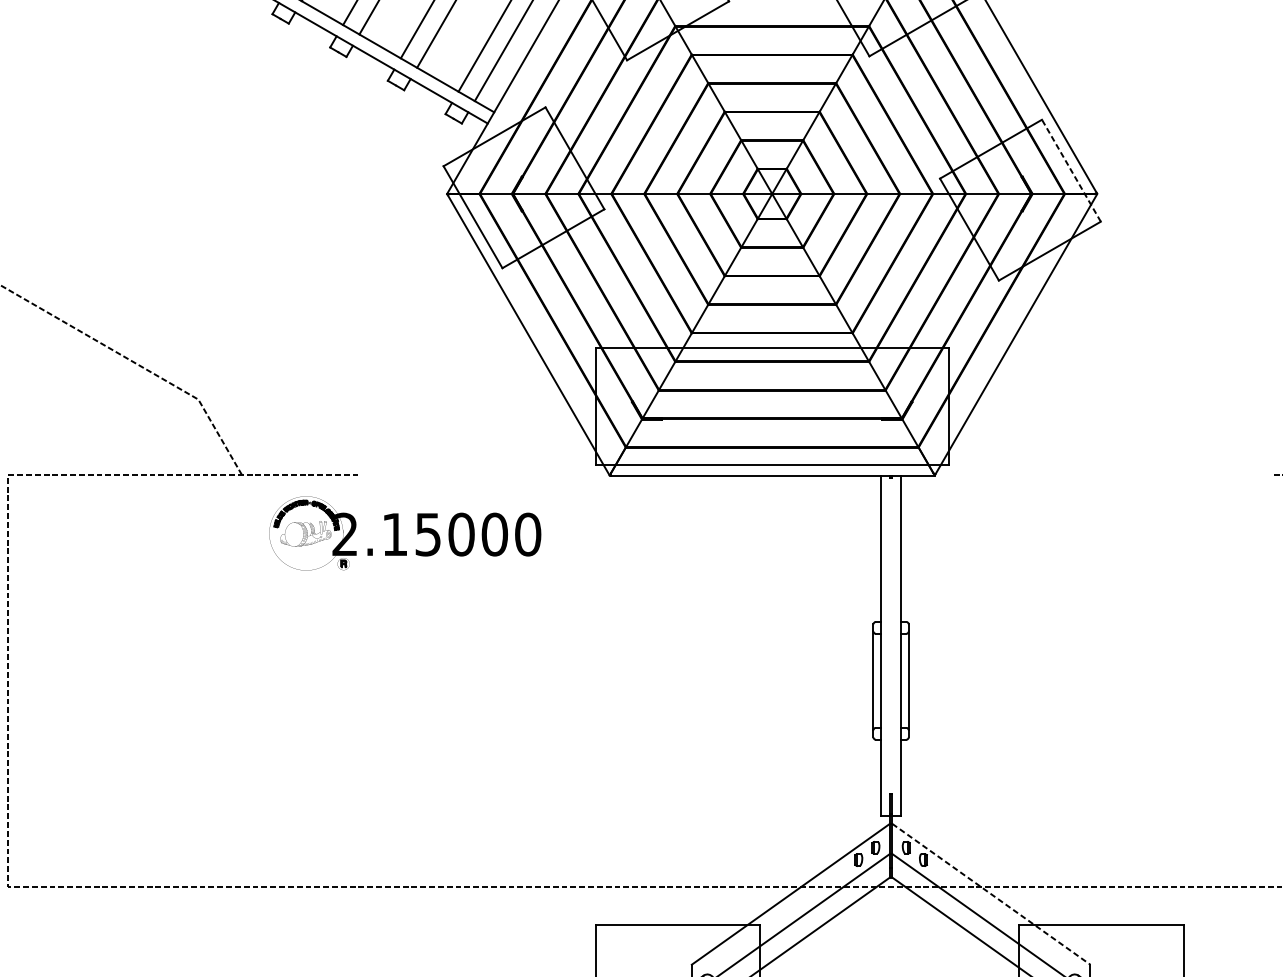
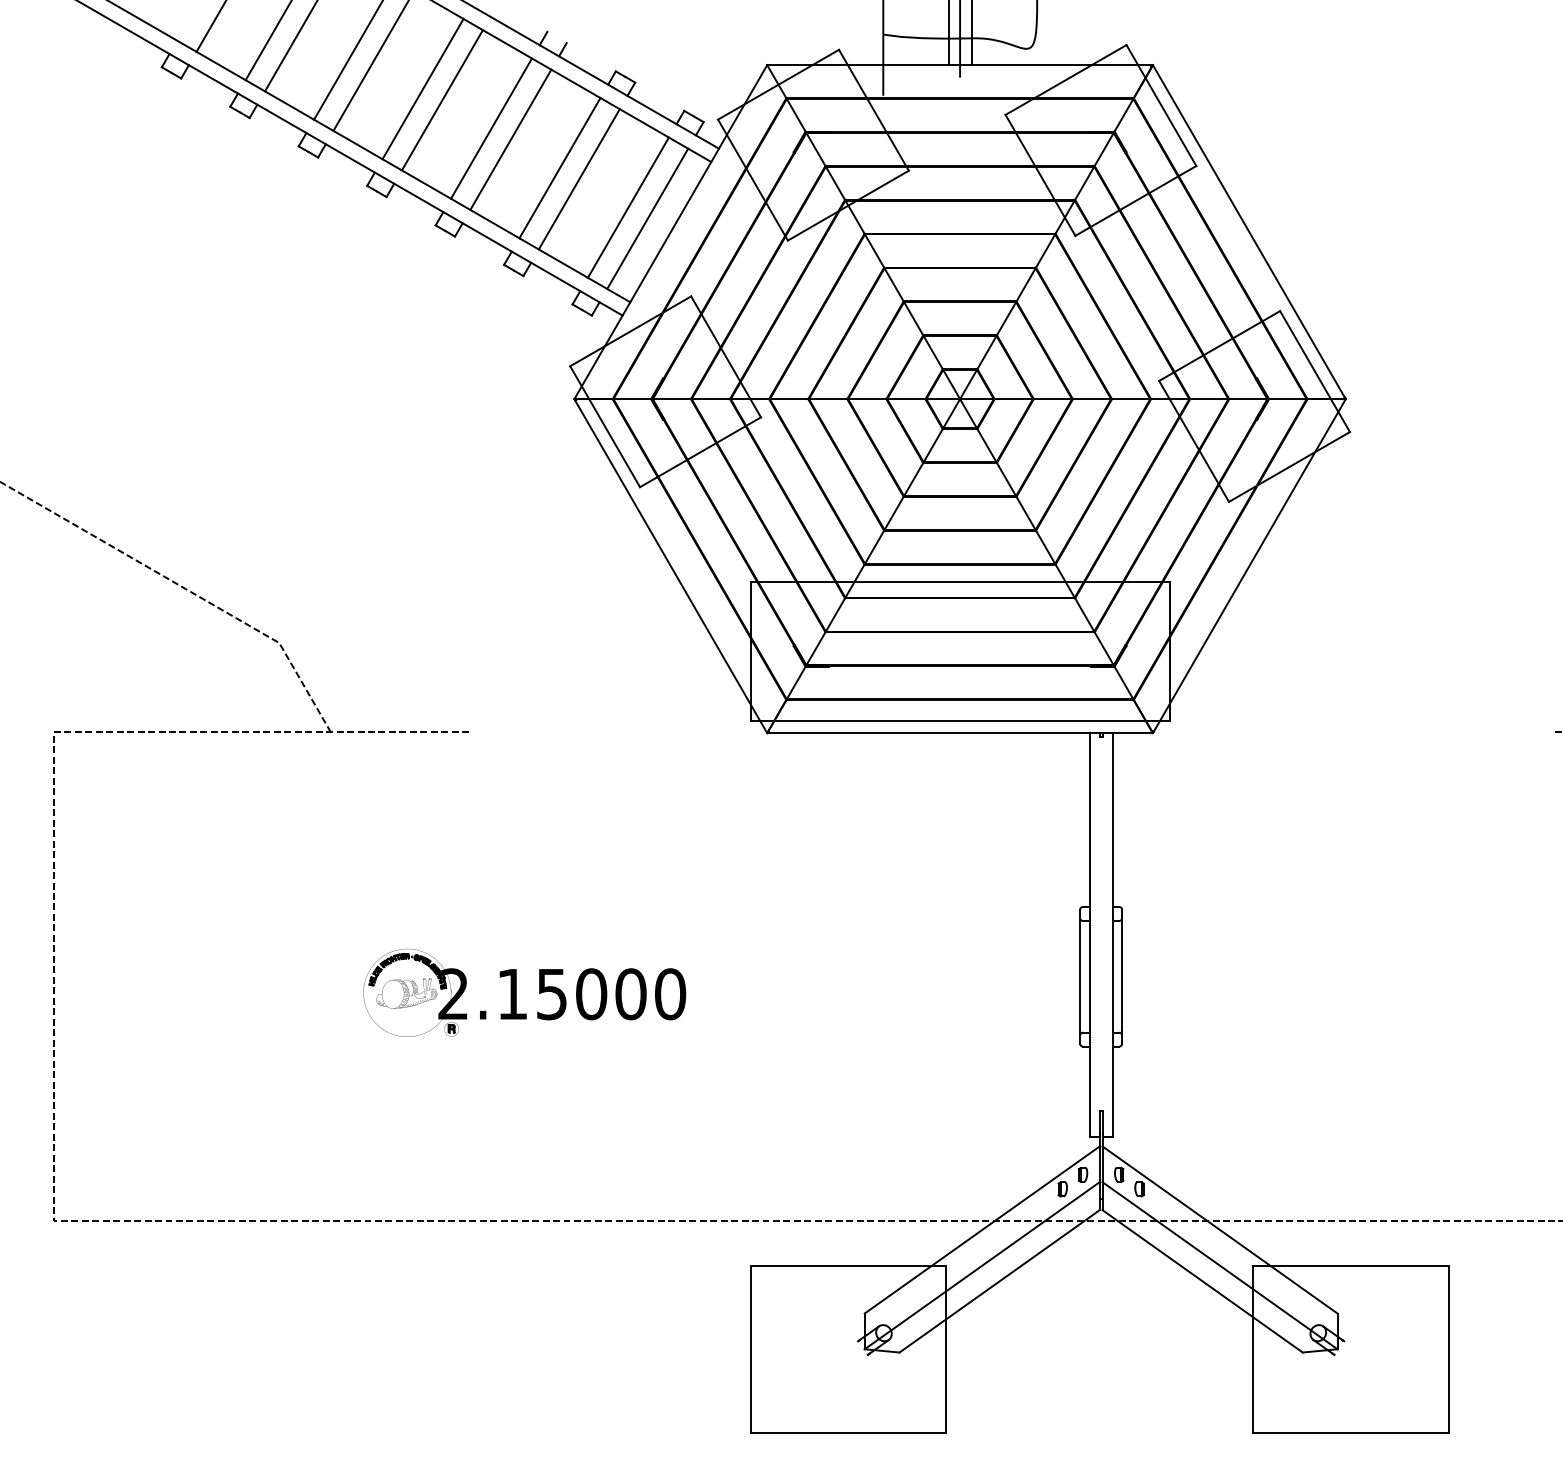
line: (1071, 170) -> (1315, 371), dashed -> solid
part: (398, 533) -> (516, 992), moved
line: (991, 894) -> (1220, 1230), dashed -> solid

